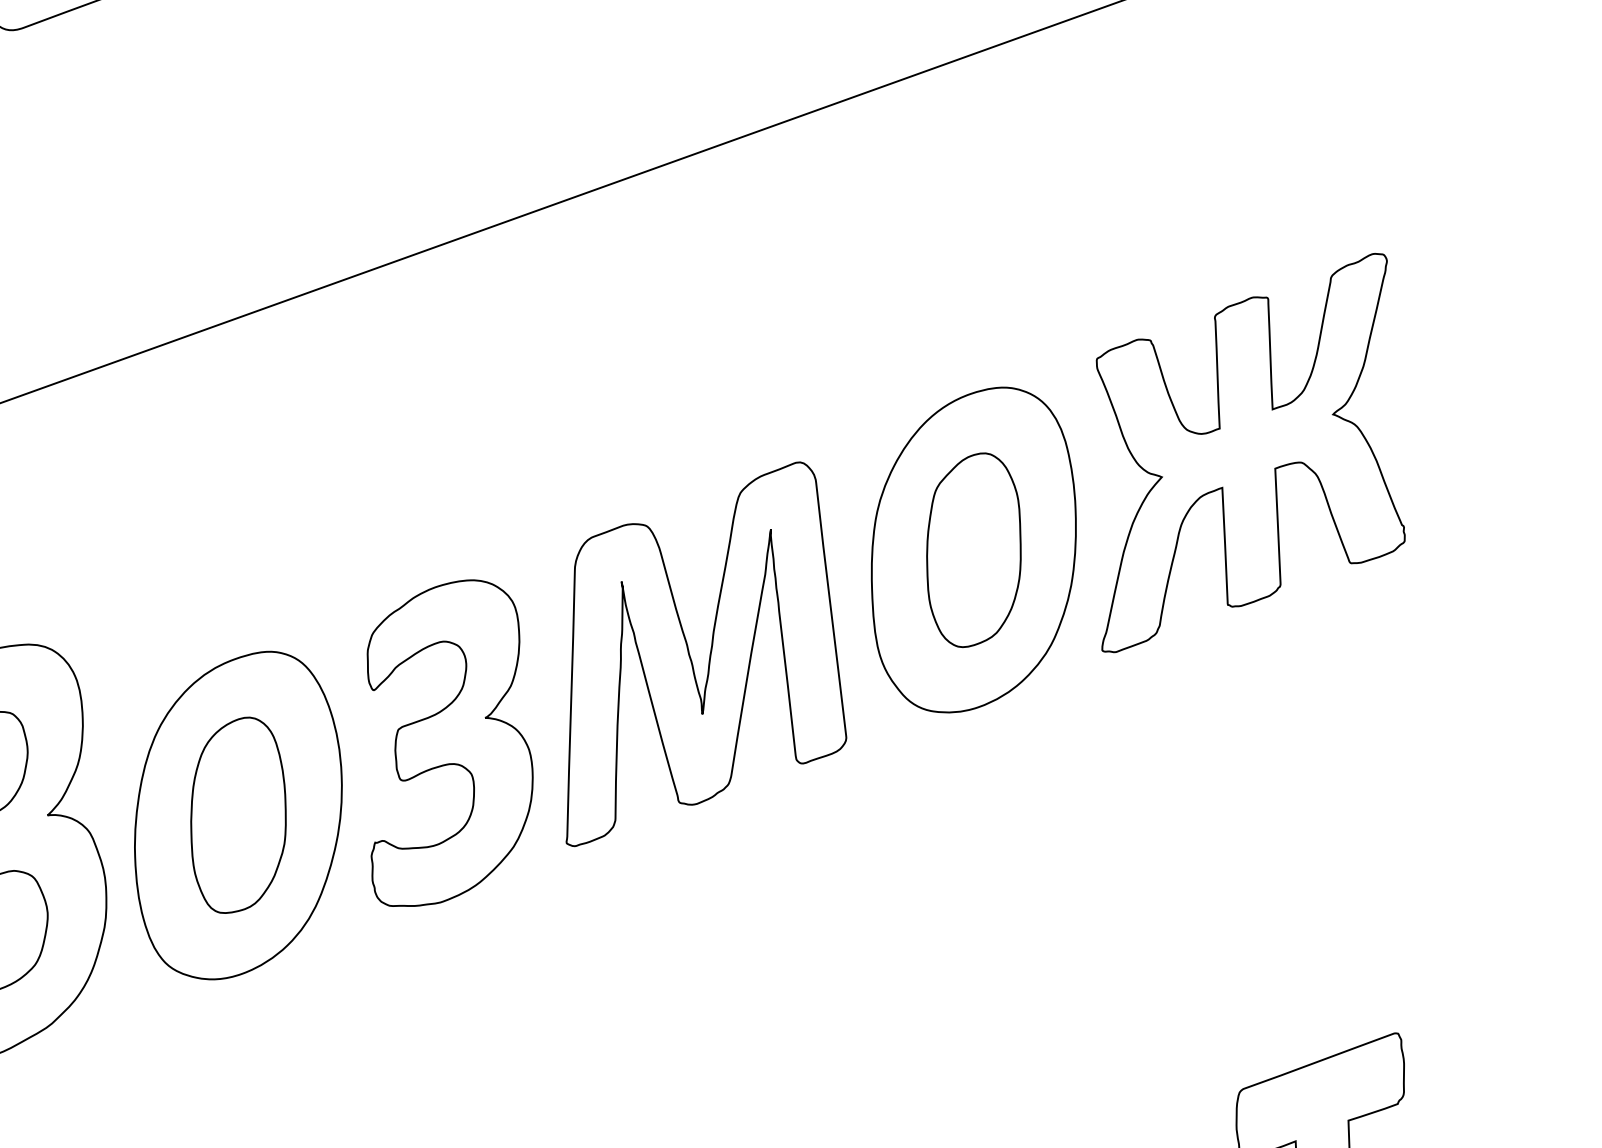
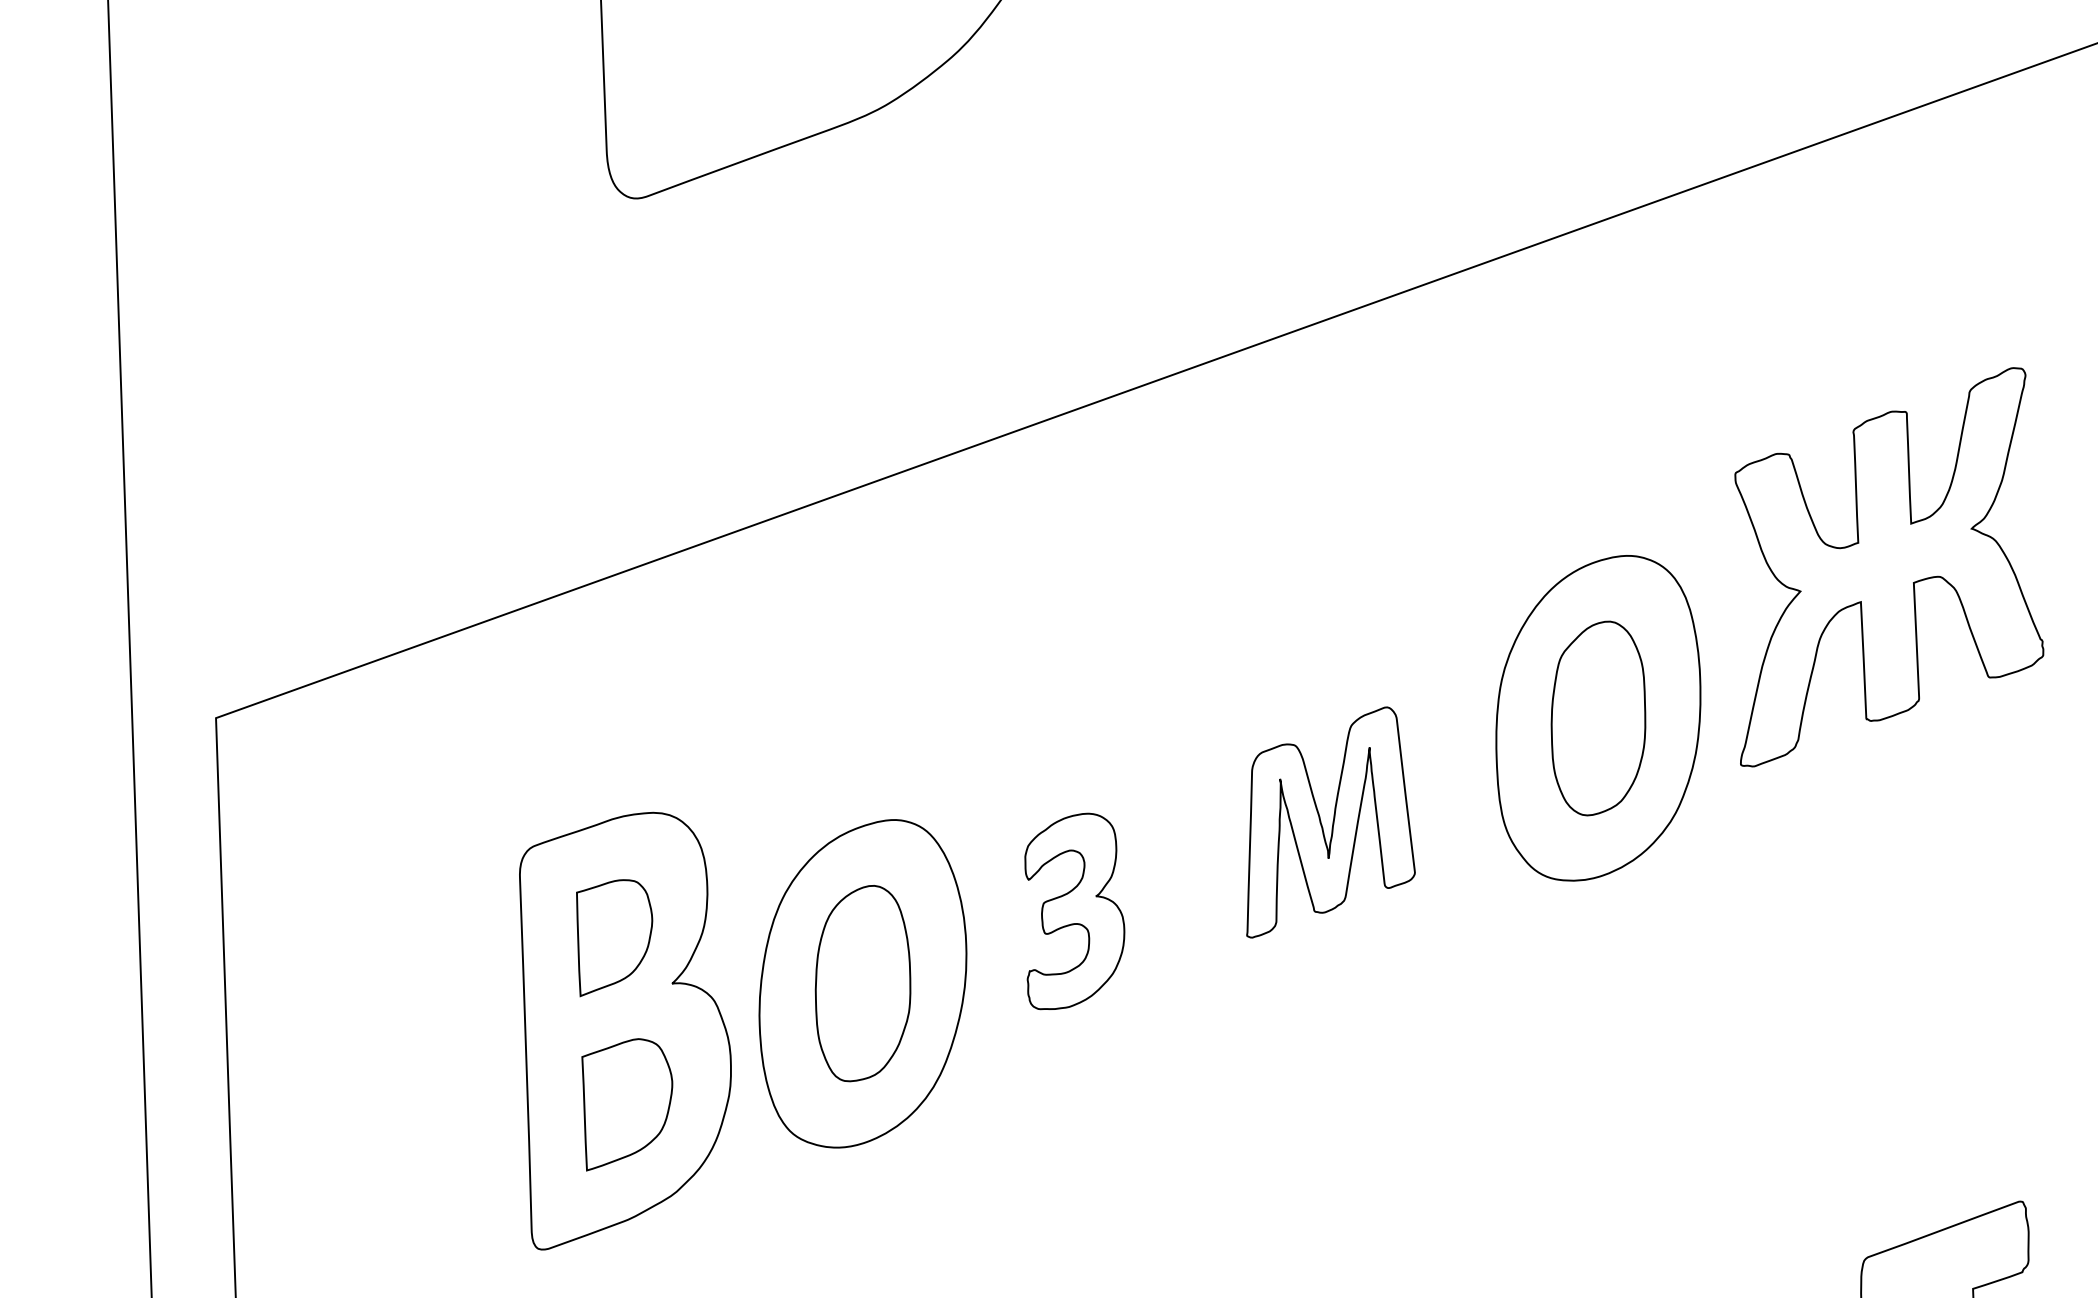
part: (1250, 453) -> (1889, 567), moved
part: (705, 654) -> (1330, 822), size x0.6
part: (449, 743) -> (1074, 911), size x0.6

